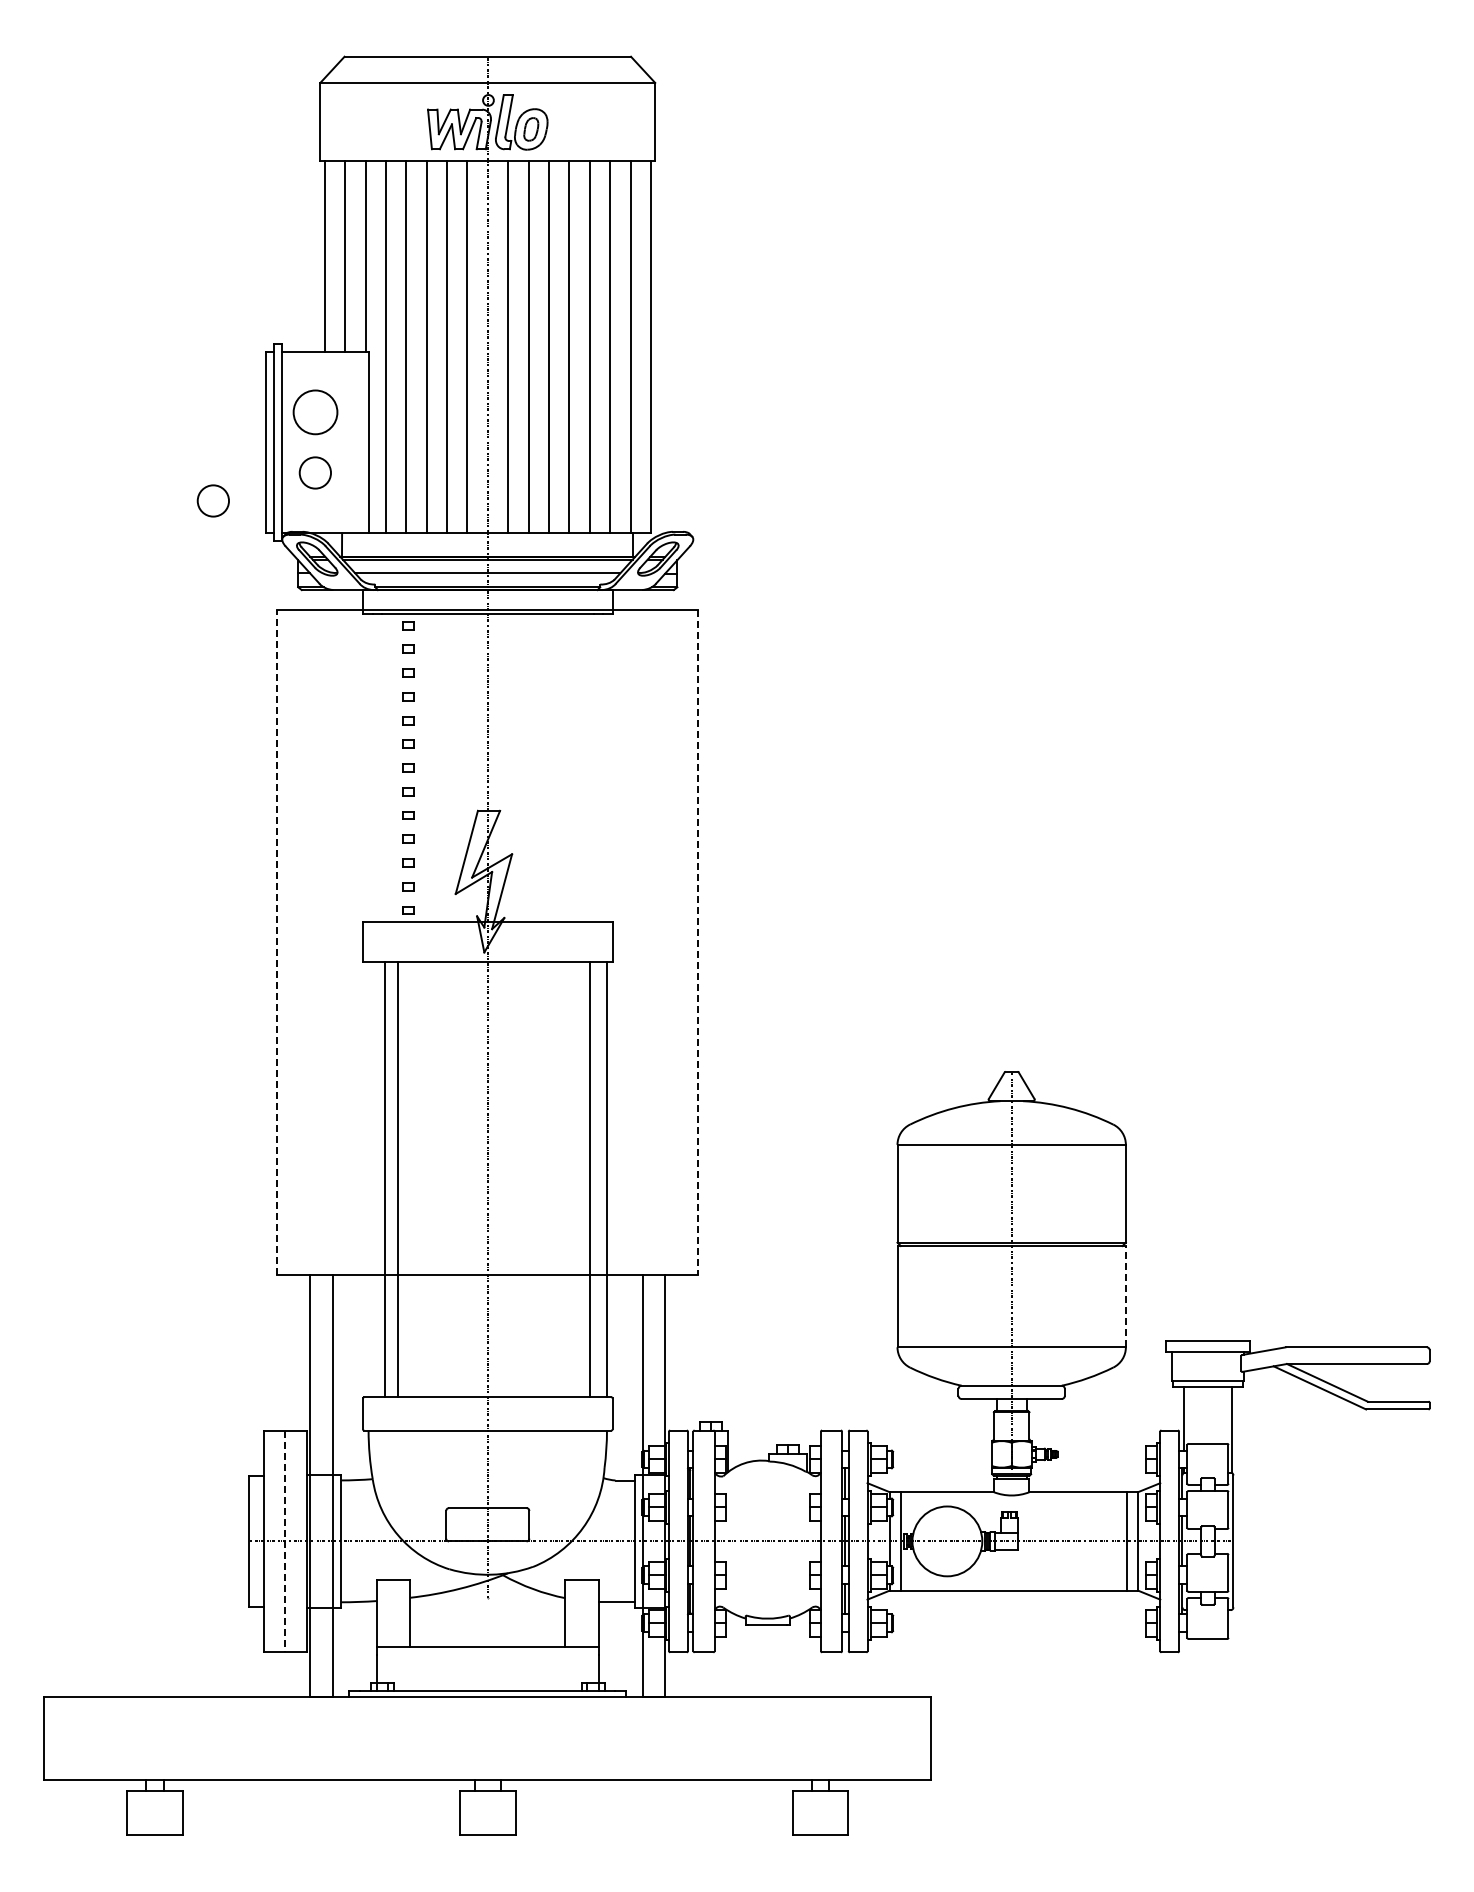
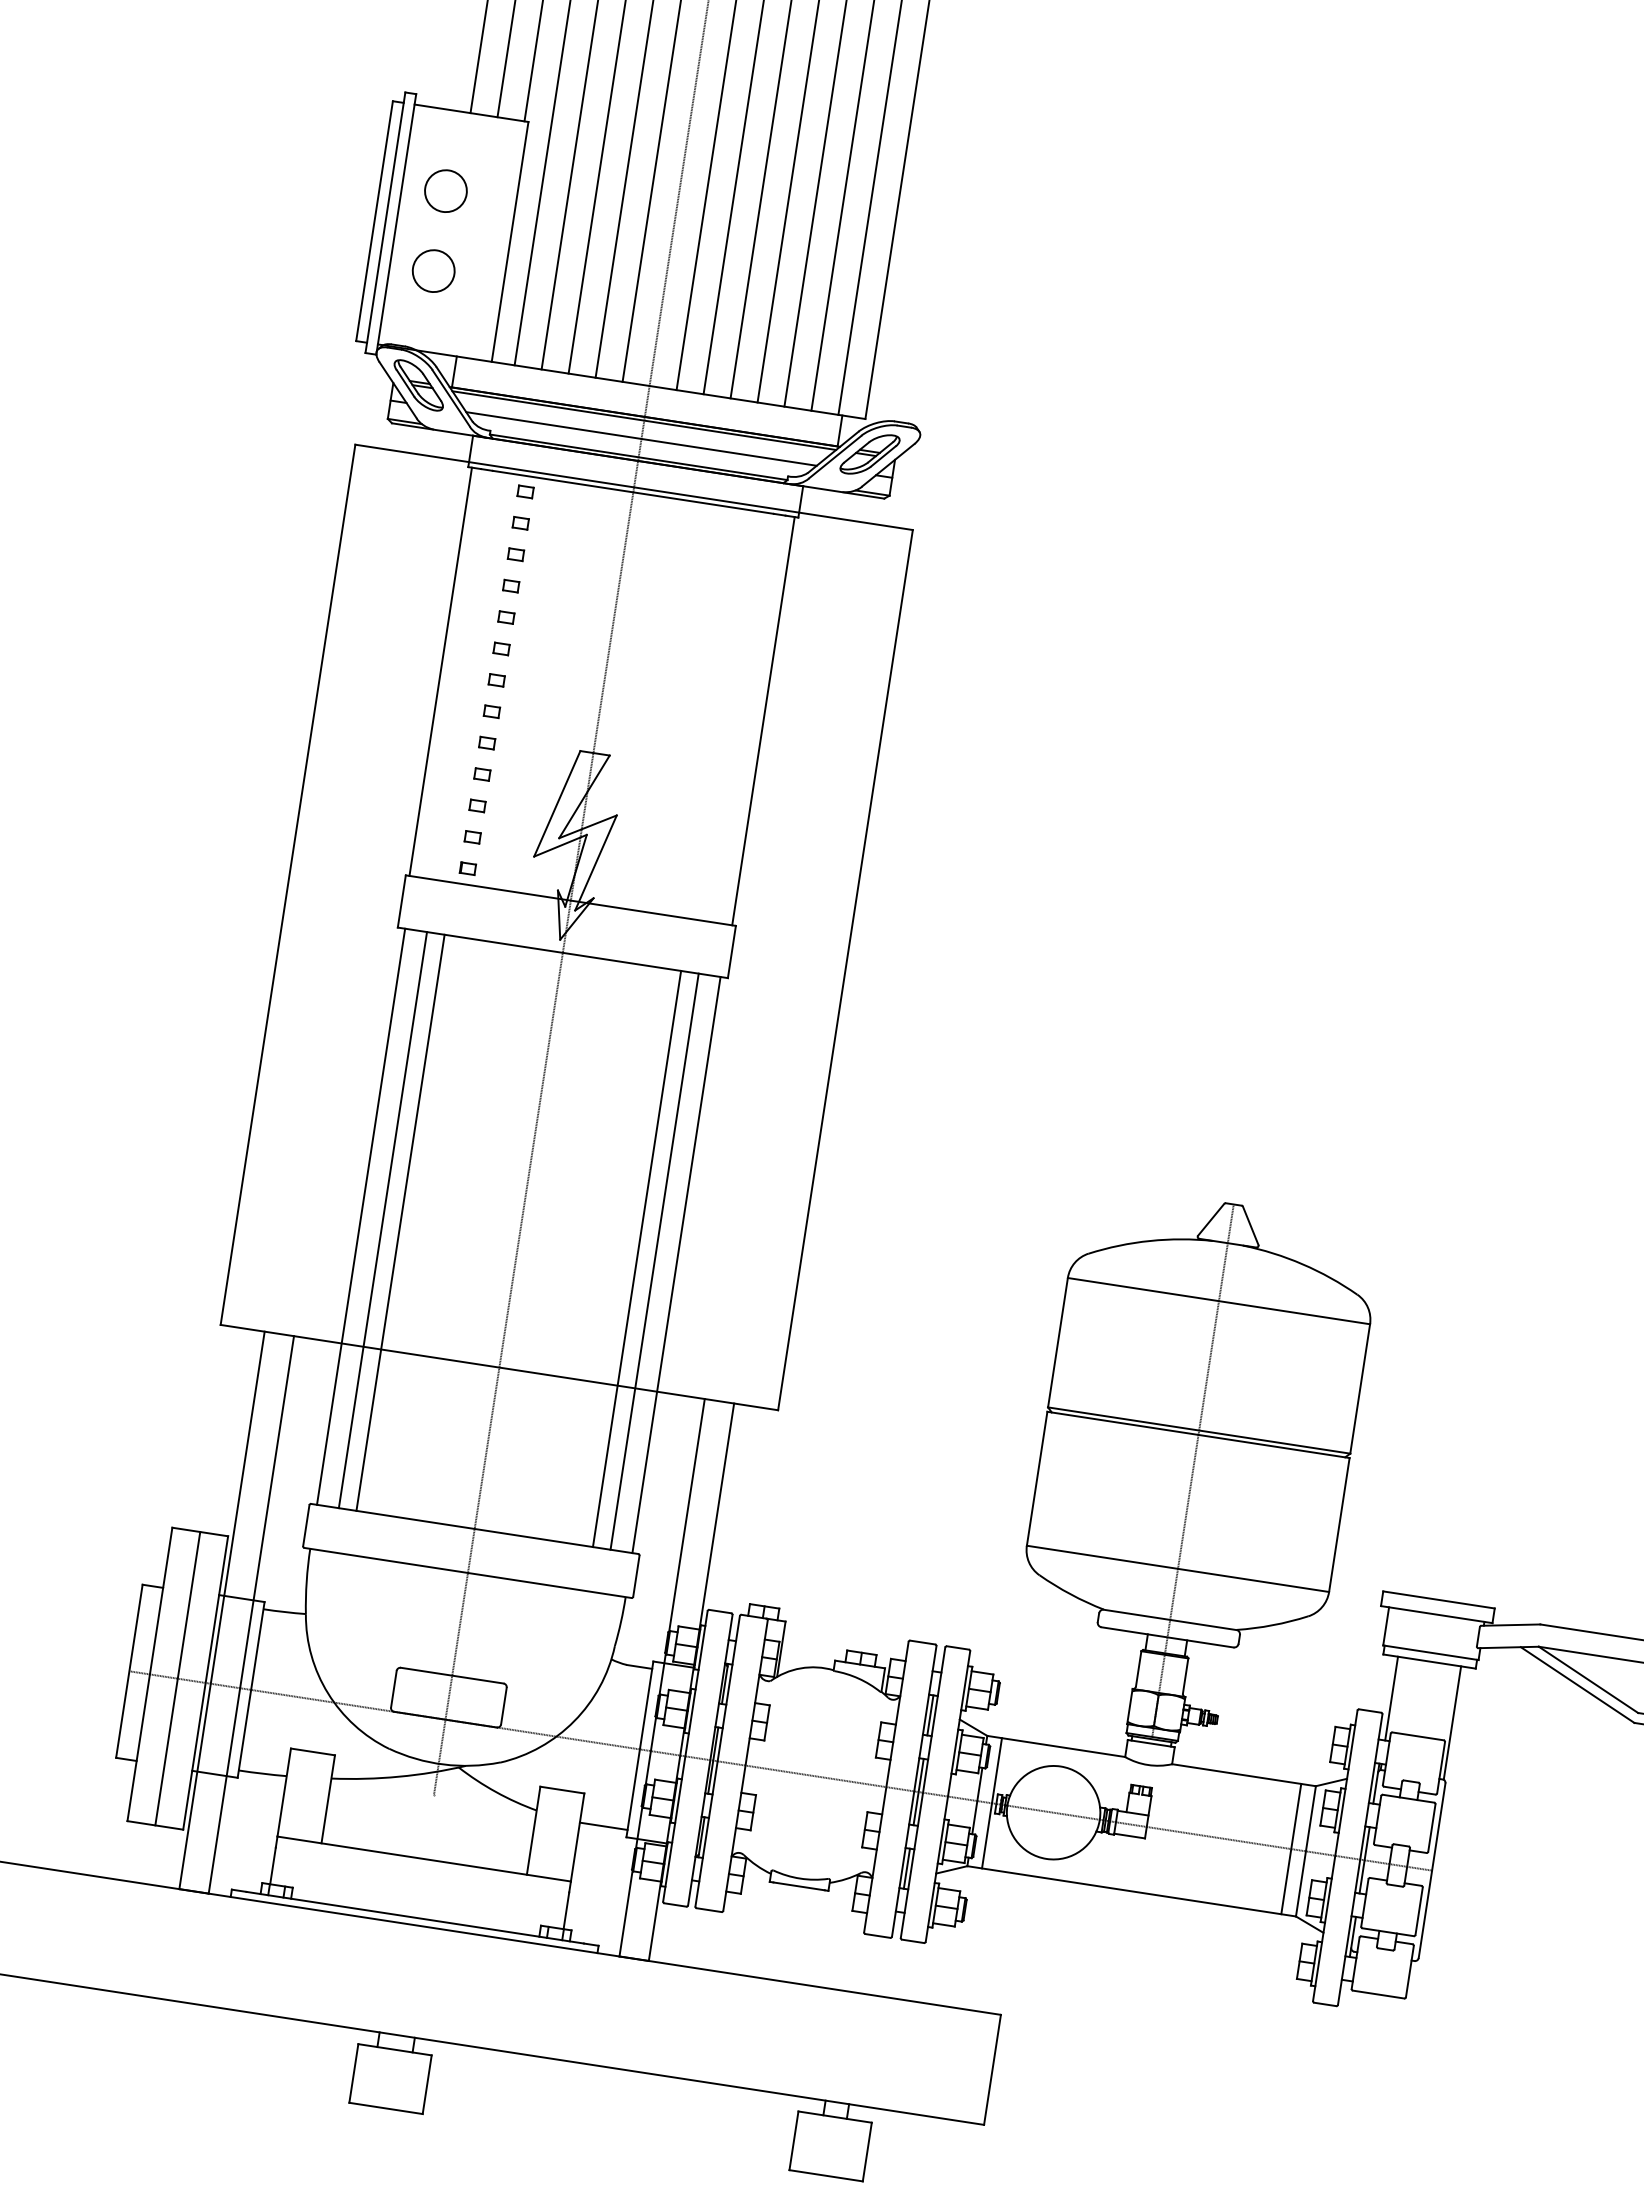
circle: (314, 412) -> (444, 190), size x0.71
circle: (212, 500) -> (292, 286), removed
line: (365, 767) -> (440, 670), added
line: (609, 767) -> (763, 720), added
line: (277, 942) -> (288, 884), dashed -> solid
line: (698, 942) -> (845, 969), dashed -> solid
line: (368, 1179) -> (360, 1216), added
line: (577, 1179) -> (637, 1258), added
line: (1125, 1296) -> (1338, 1524), dashed -> solid
line: (285, 1541) -> (177, 1678), dashed -> solid

